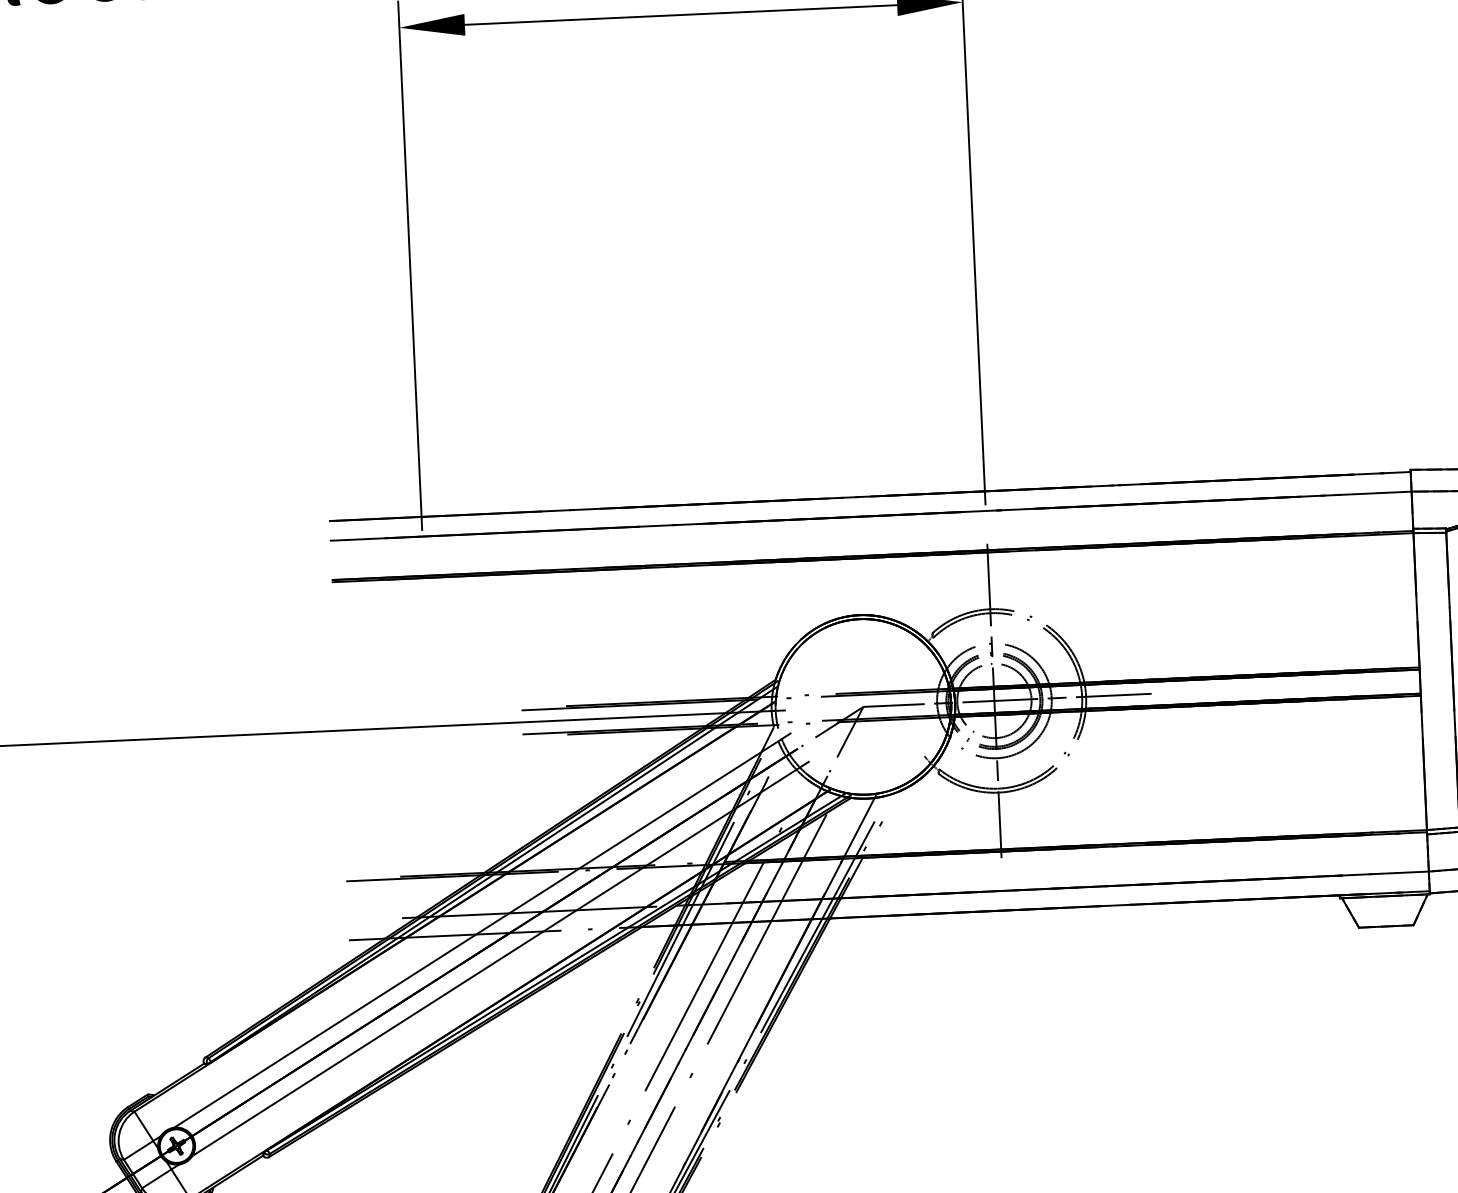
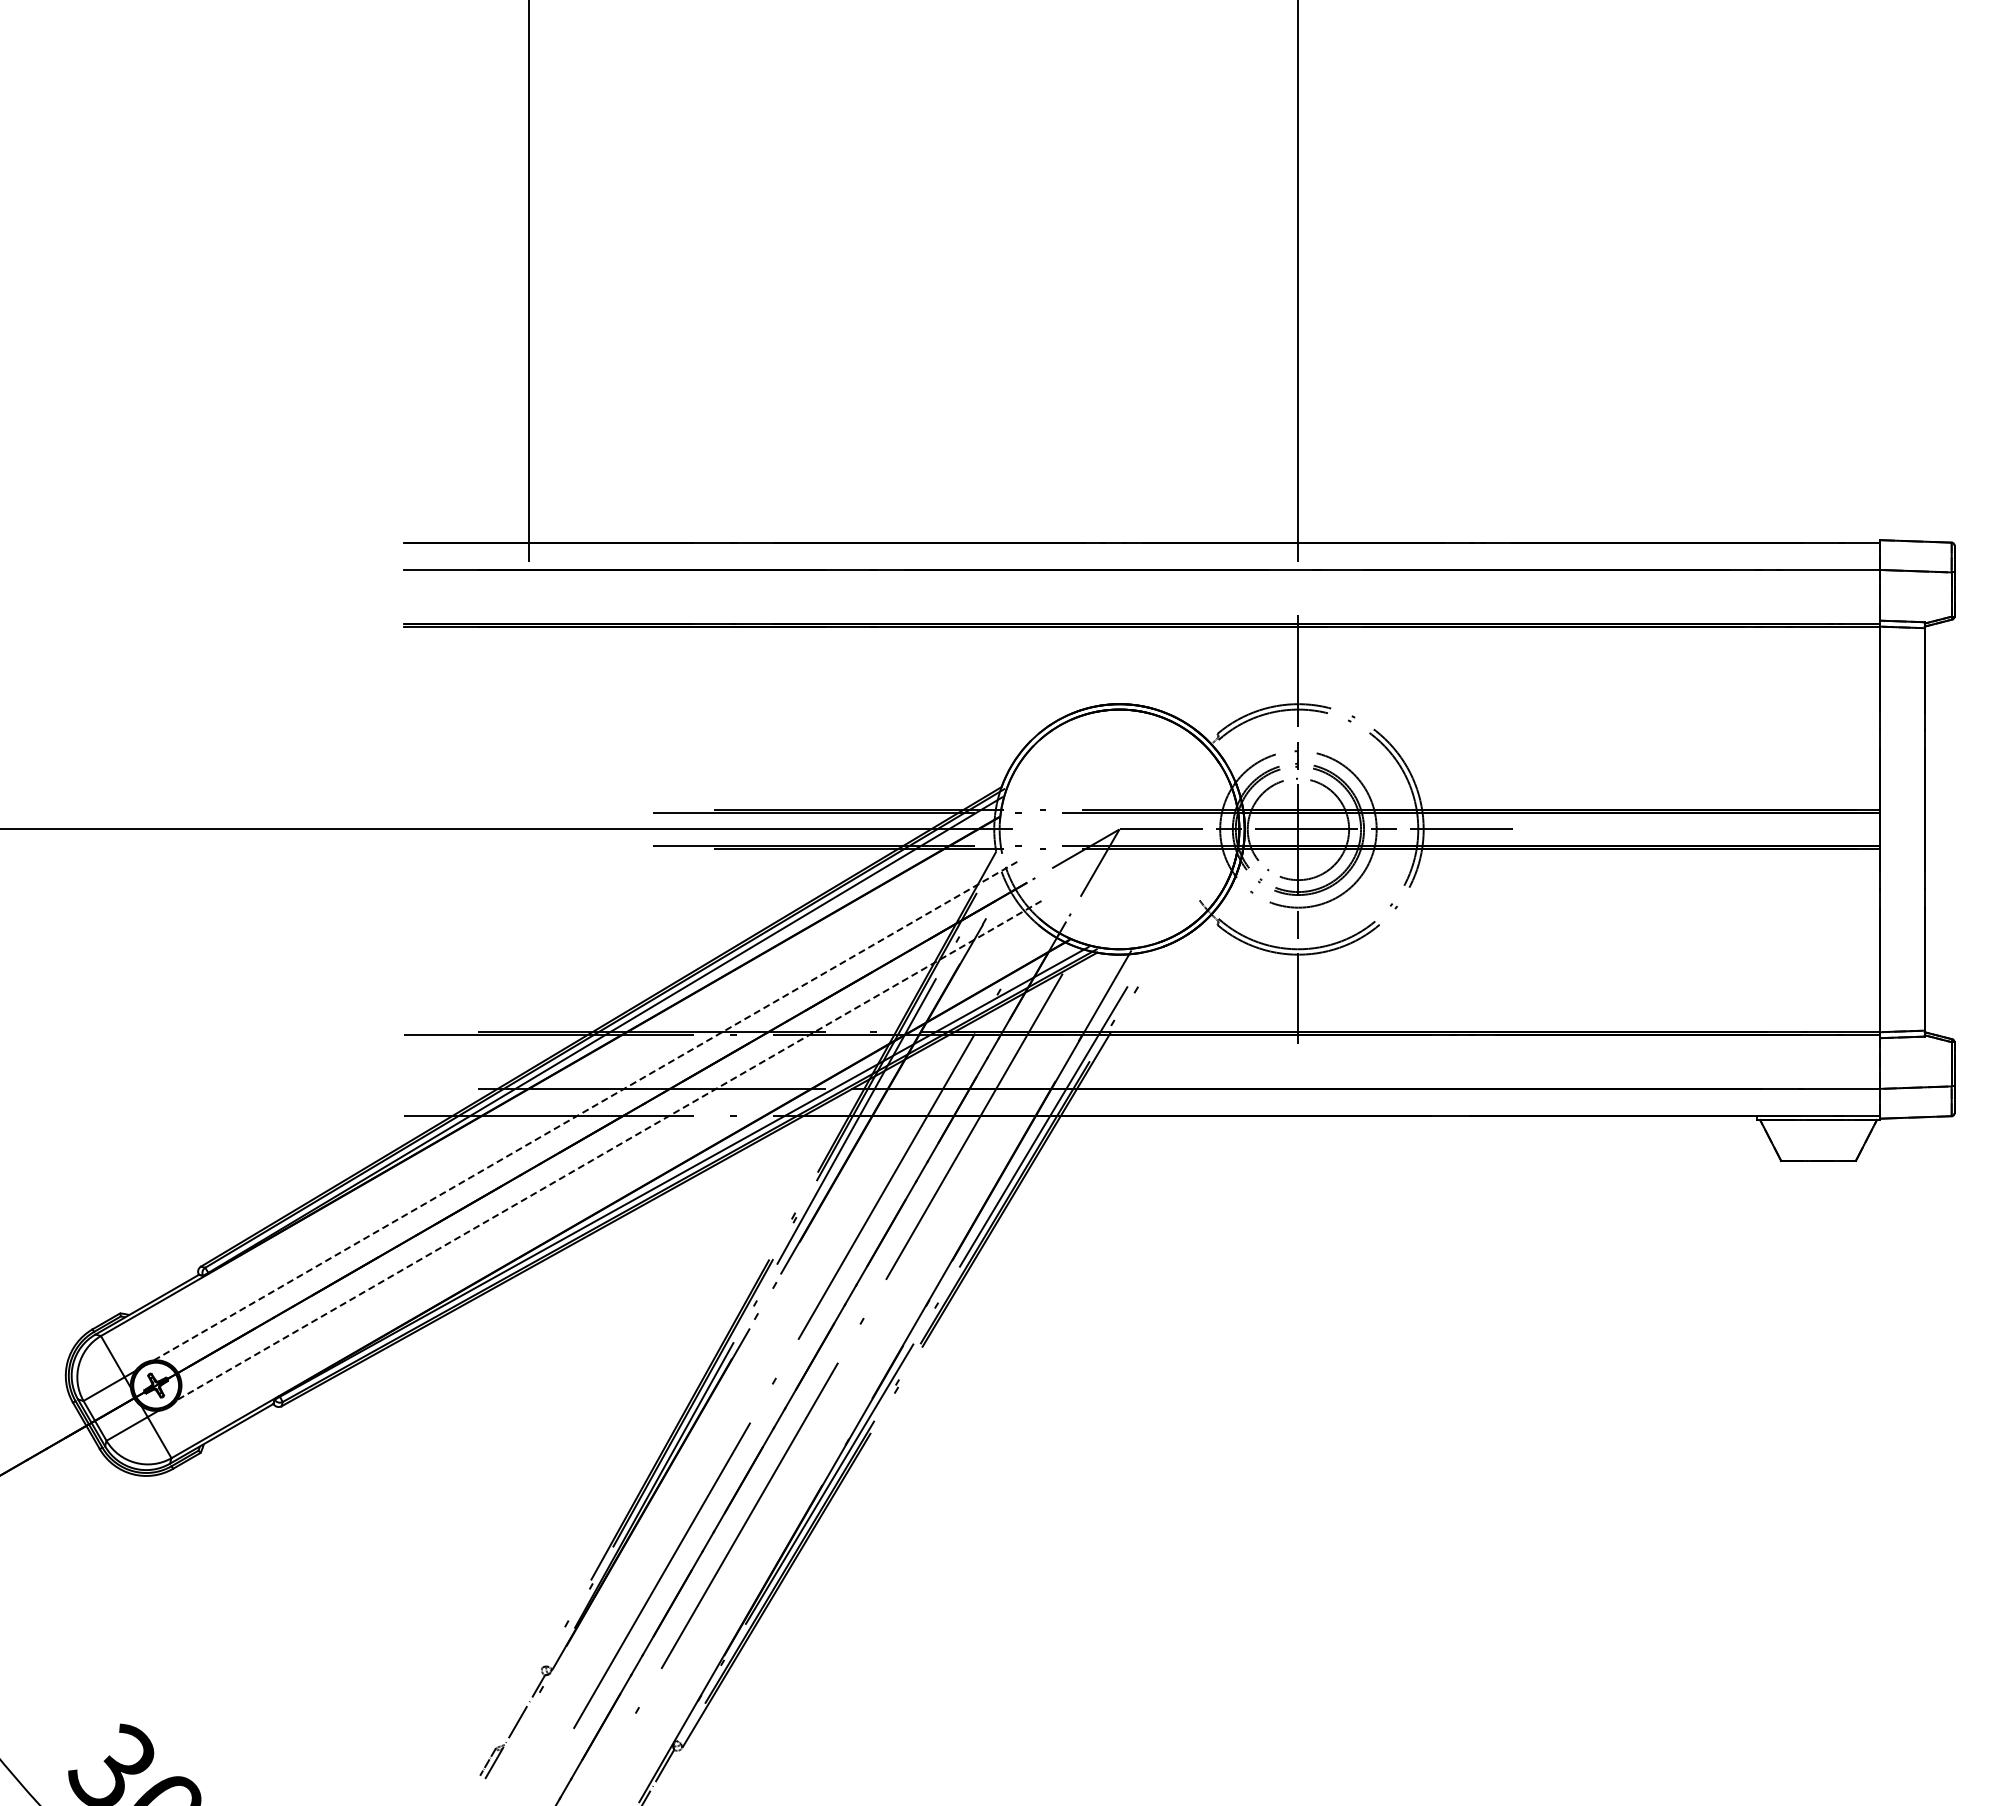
line: (482, 930) -> (586, 1110), solid -> dashed
line: (499, 958) -> (608, 1150), solid -> dashed

